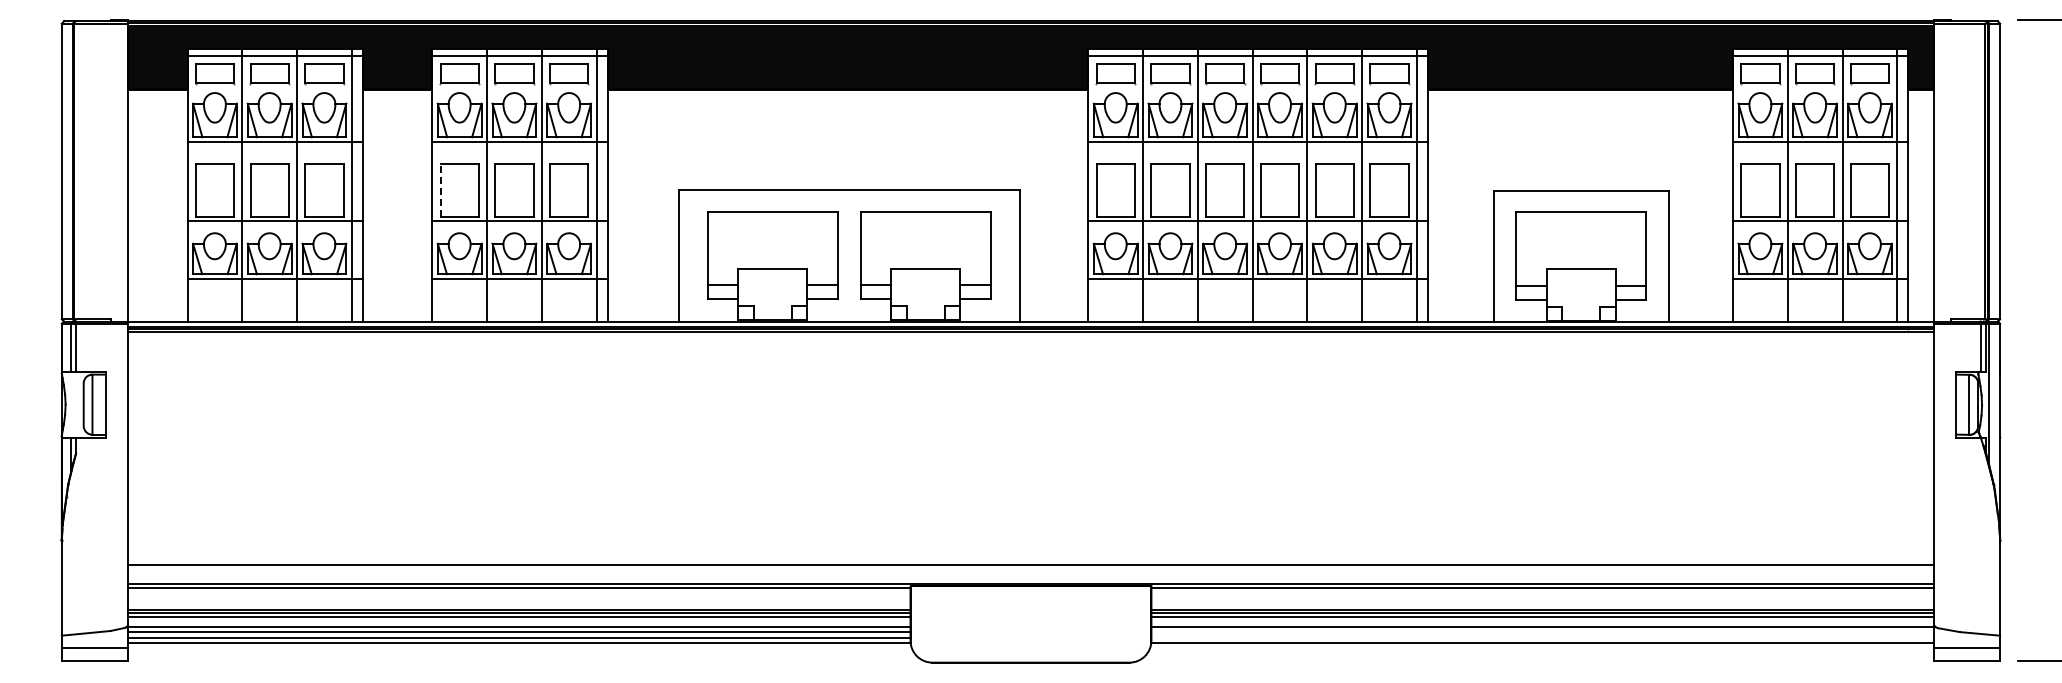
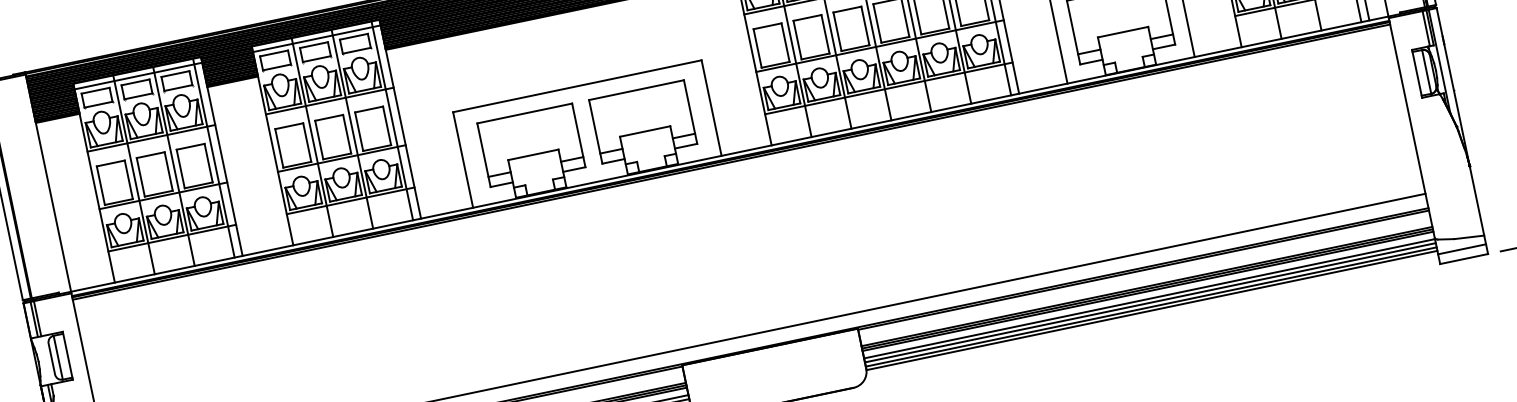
line: (440, 189) -> (279, 147), dashed -> solid
line: (1542, 632) -> (1150, 302), added
line: (1542, 638) -> (1151, 307), added

